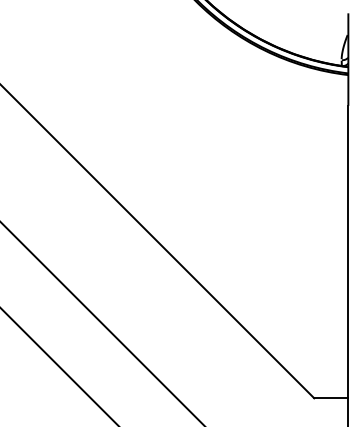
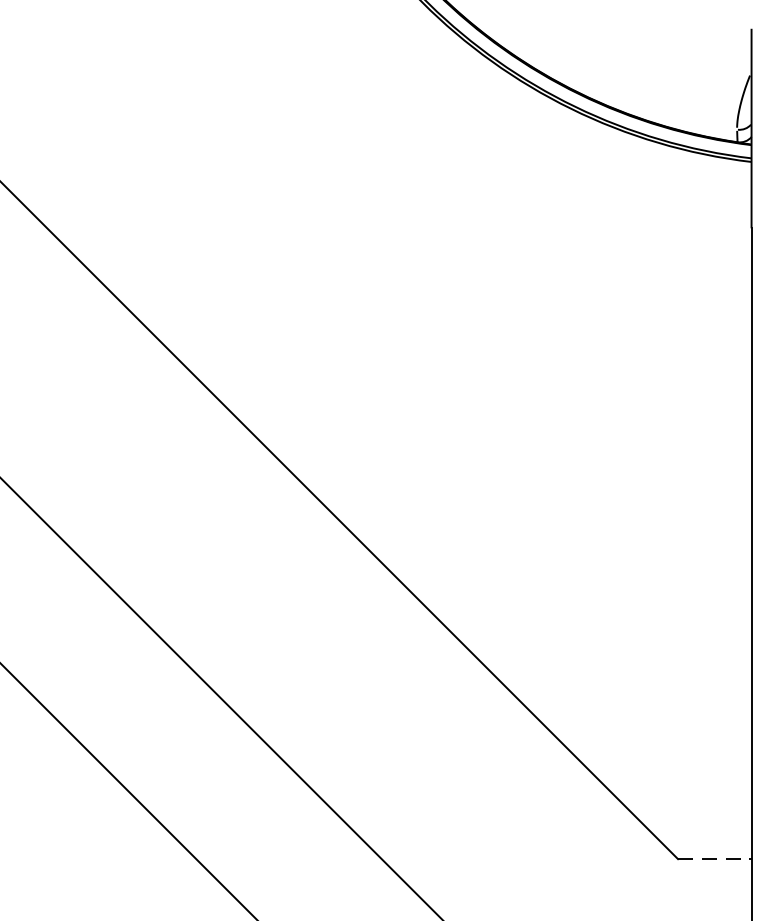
line: (331, 398) -> (715, 859), solid -> dashed

